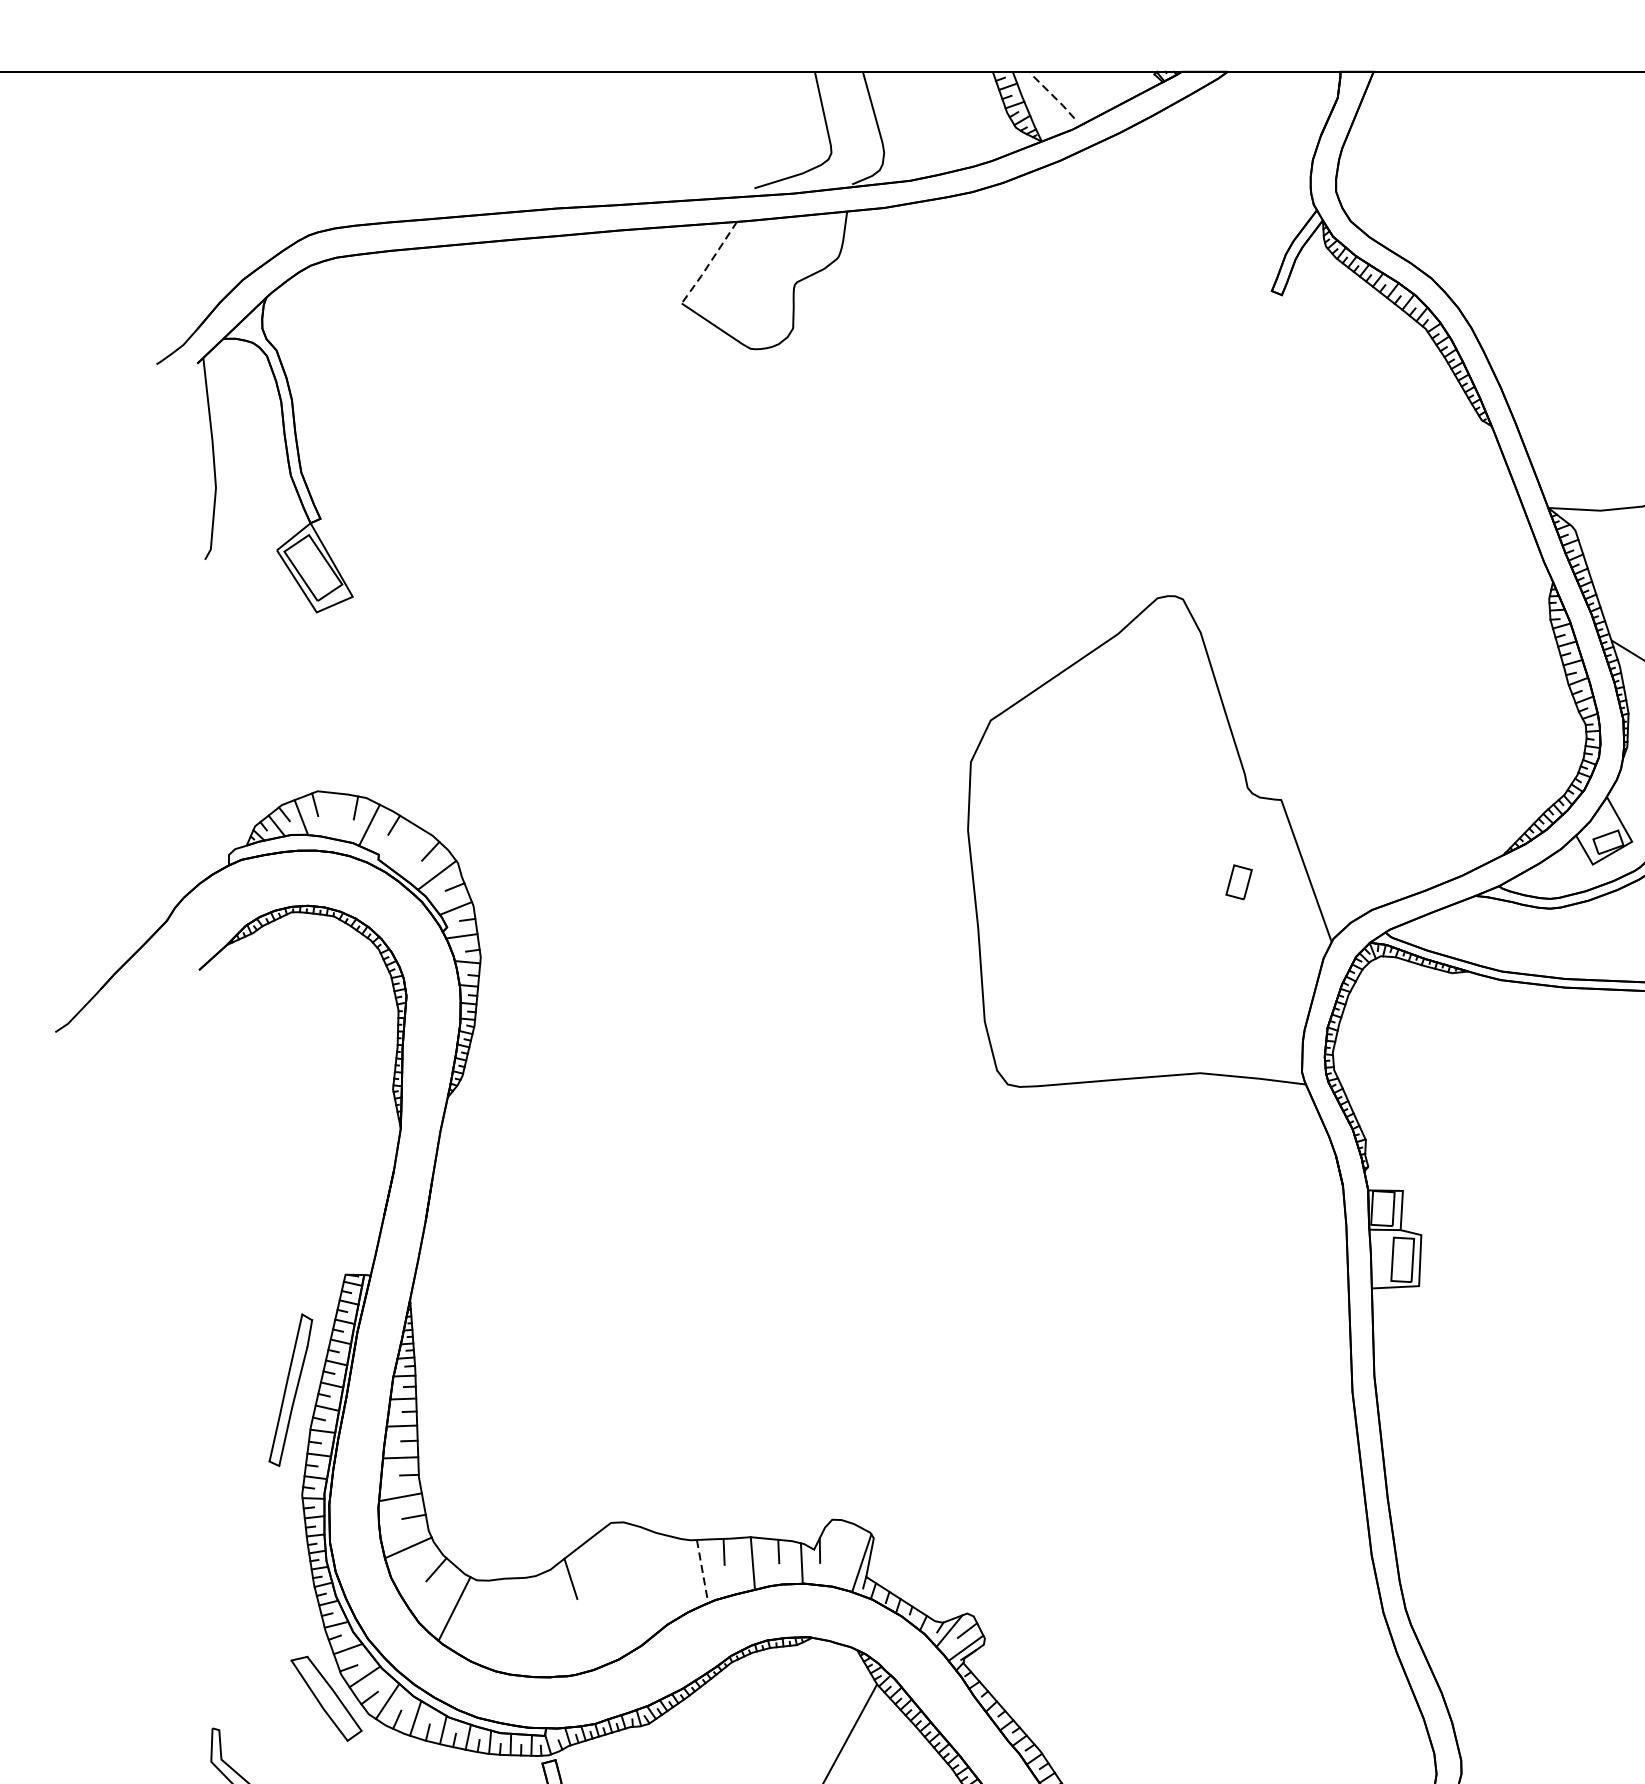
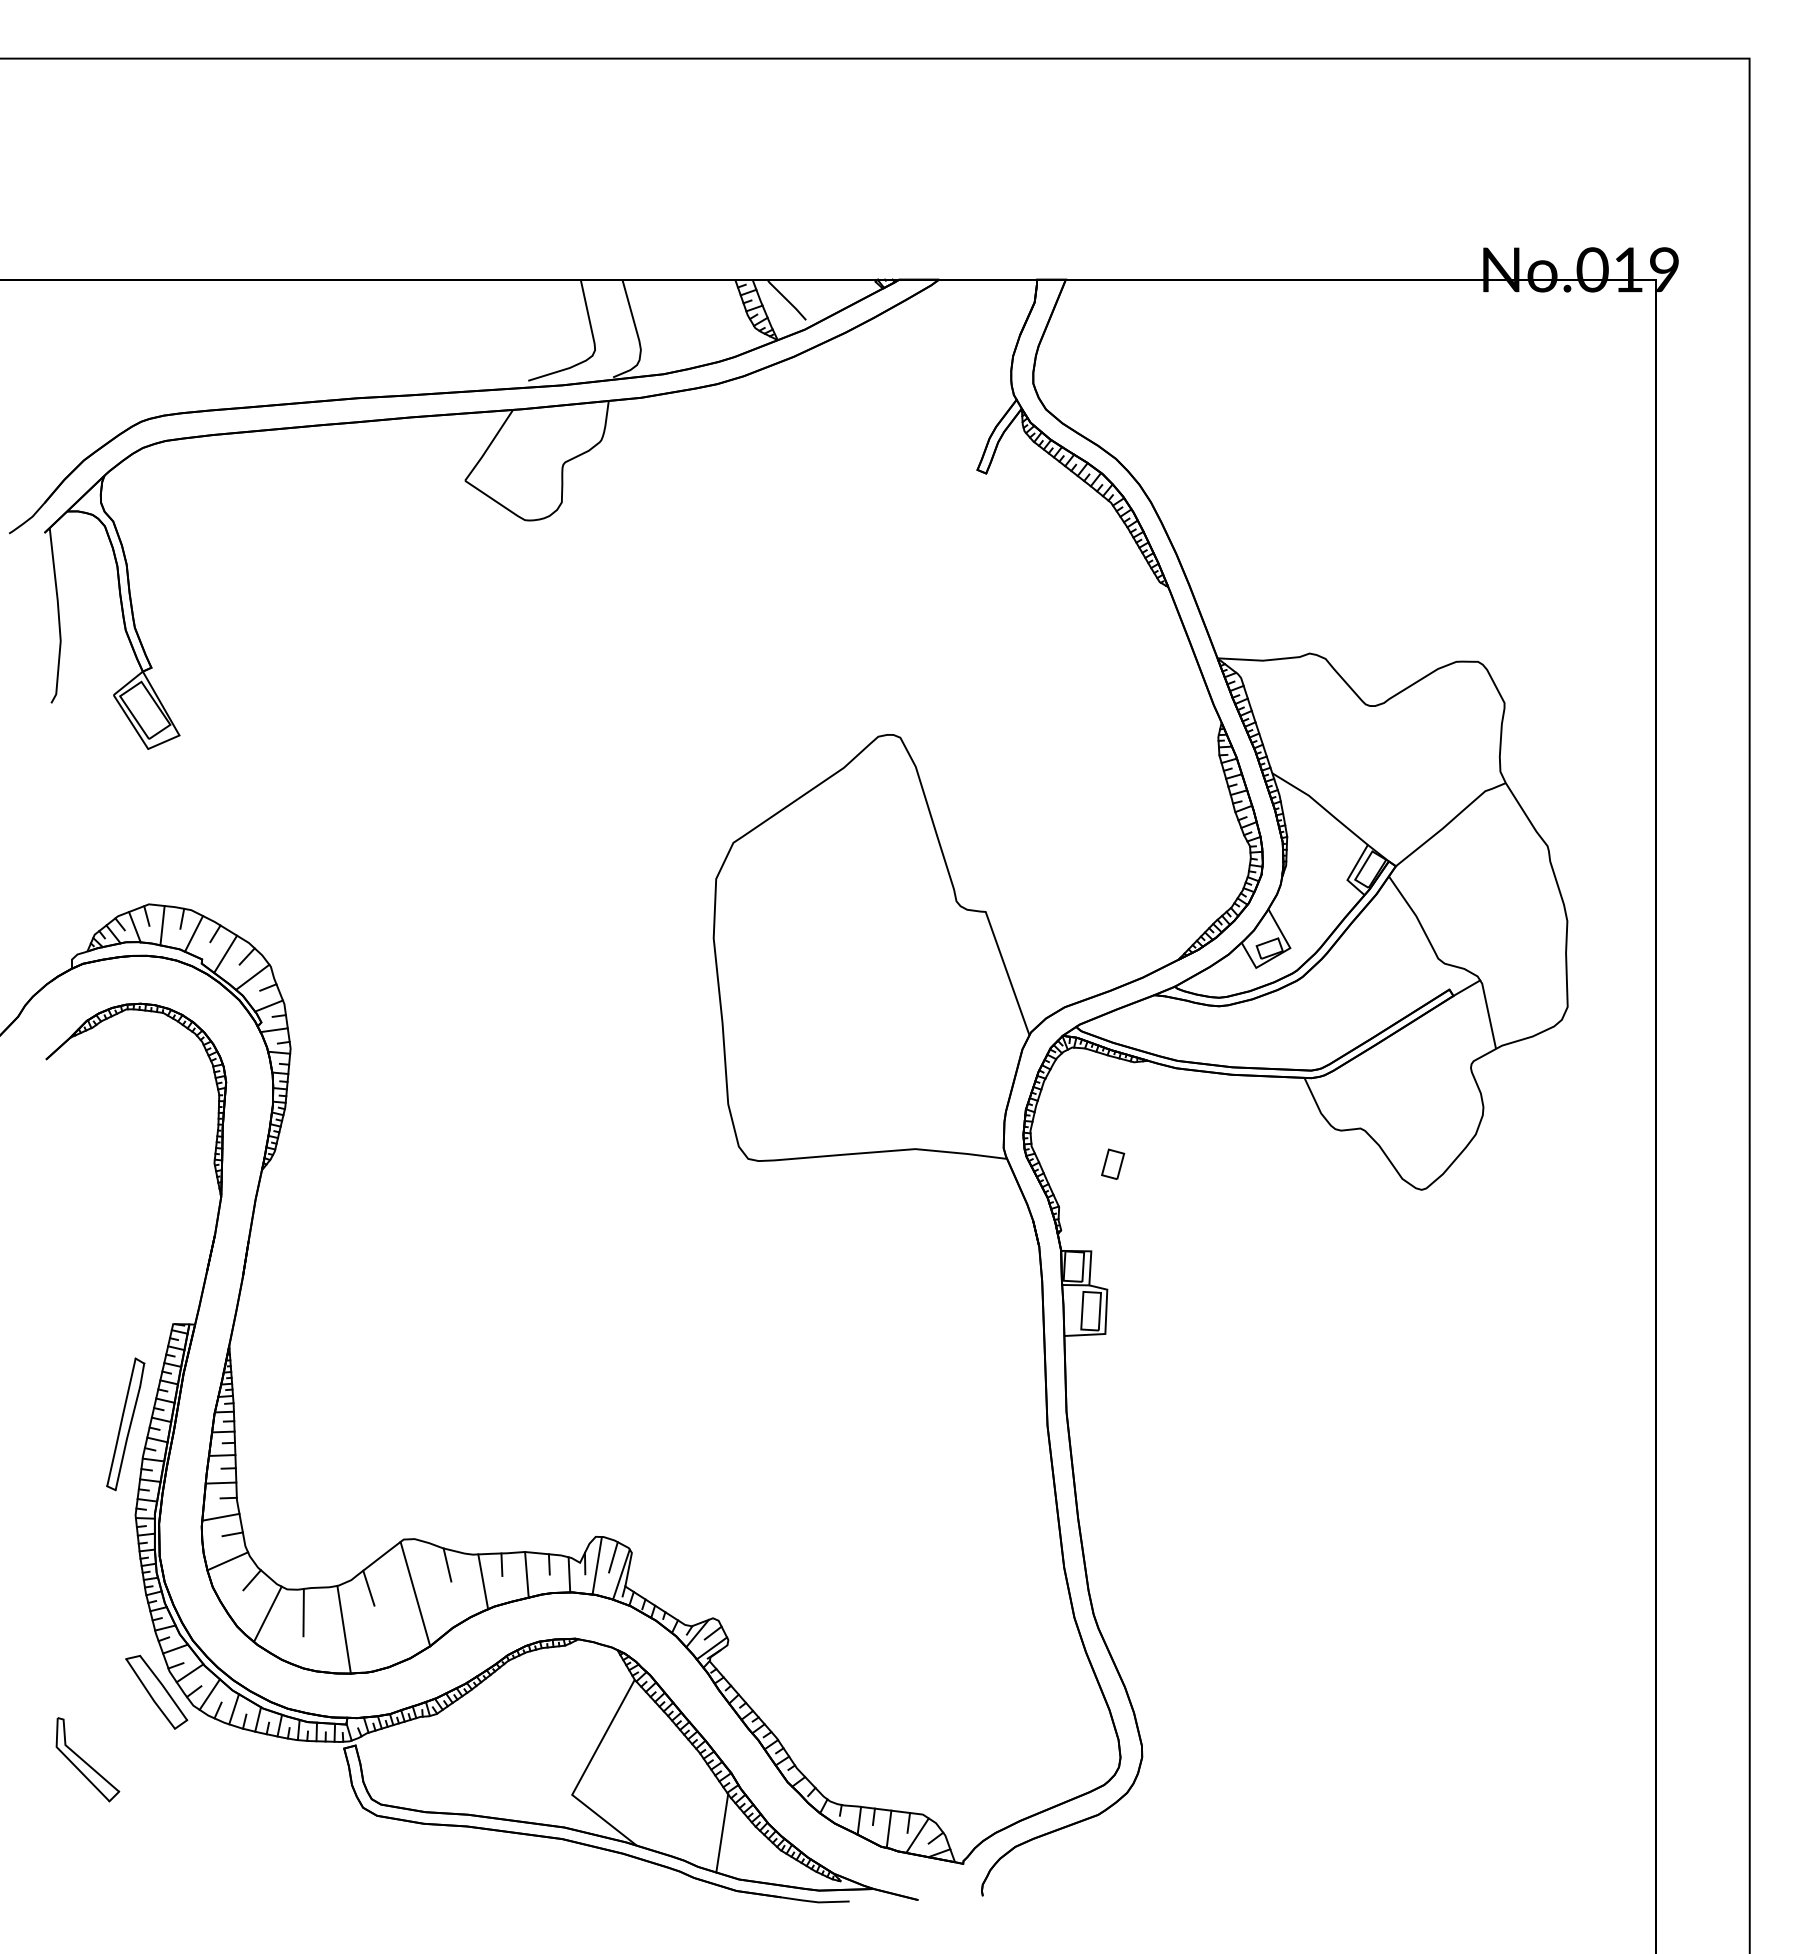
line: (1051, 94) -> (786, 299), dashed -> solid
line: (709, 264) -> (489, 446), dashed -> solid
line: (333, 815) -> (162, 925), added
line: (405, 847) -> (225, 953), added
part: (1239, 881) -> (1113, 1163), moved
line: (852, 1543) -> (613, 1557), added
line: (661, 1551) -> (447, 1564), added
line: (833, 1552) -> (596, 1565), added
line: (702, 1571) -> (483, 1581), dashed -> solid
line: (624, 1585) -> (415, 1593), added
line: (495, 1606) -> (303, 1612), added
line: (541, 1626) -> (343, 1629), added

